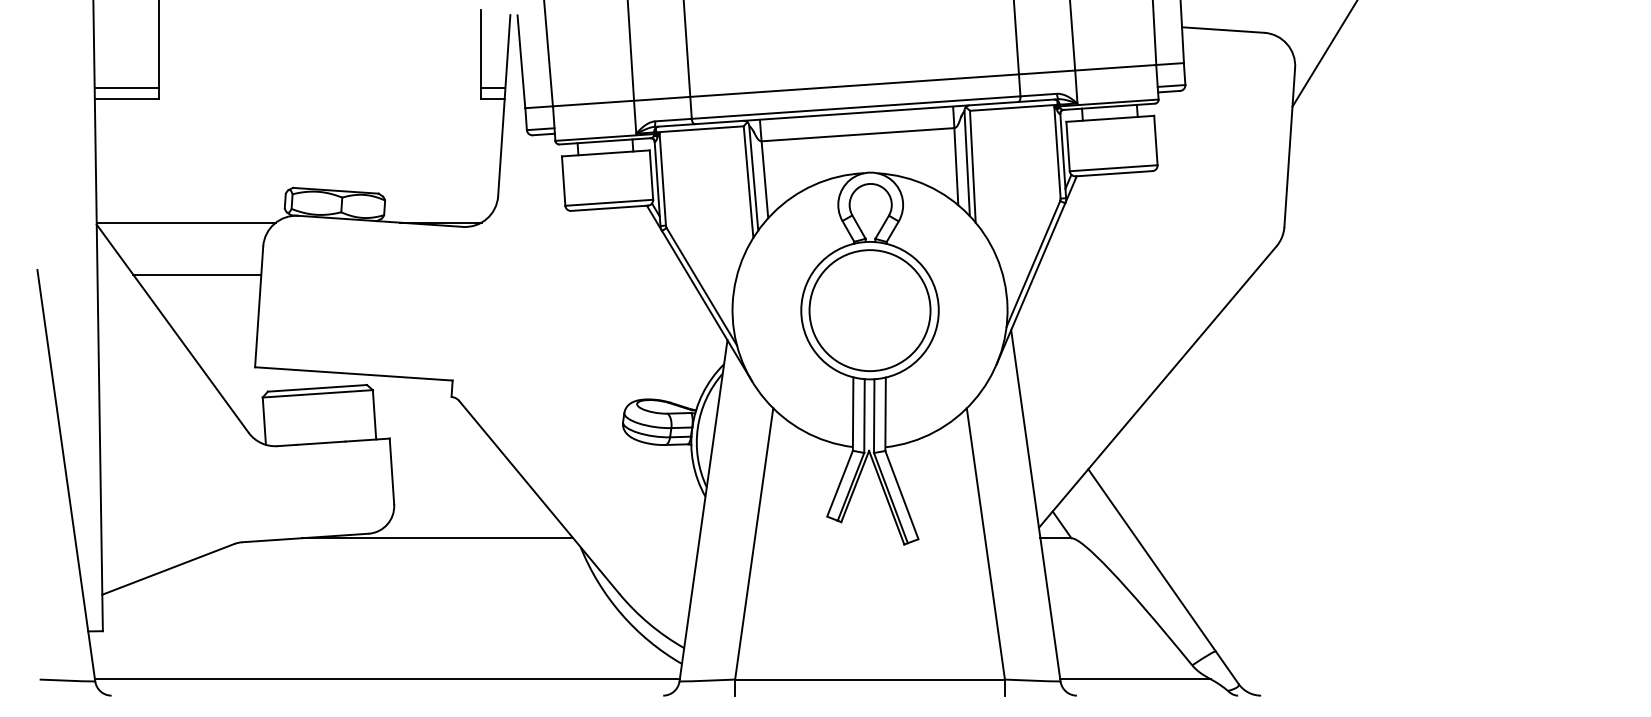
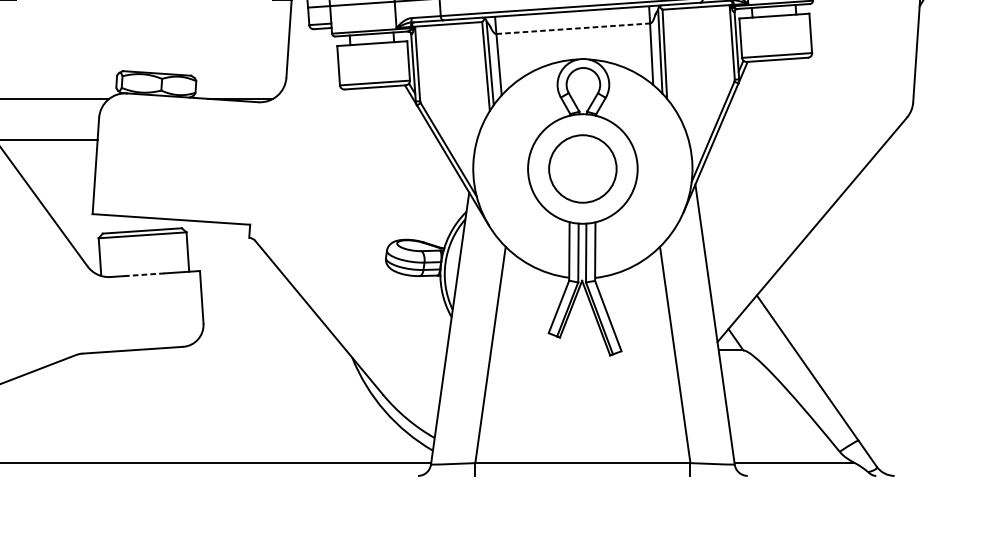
line: (857, 134) -> (572, 28), solid -> dashed
circle: (869, 310) -> (582, 168), size x0.7
line: (320, 443) -> (144, 274), solid -> dashed
line: (437, 538) -> (238, 350), removed

